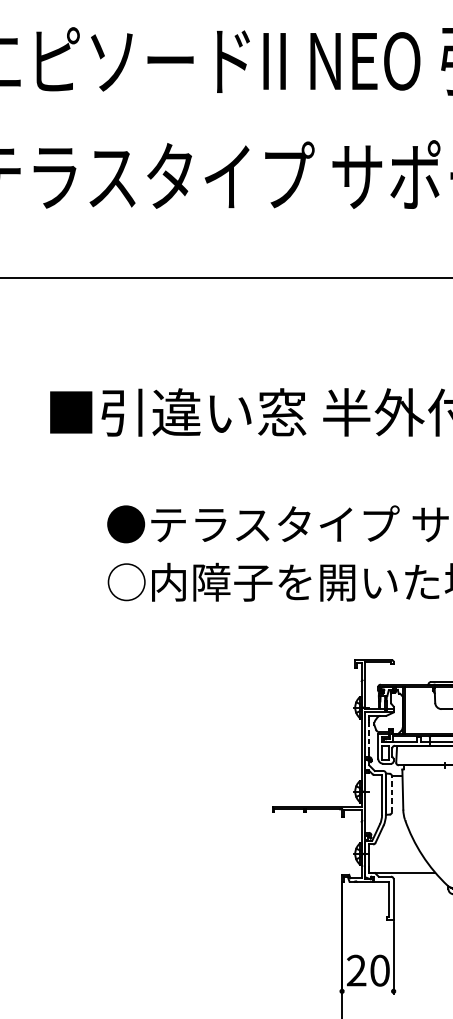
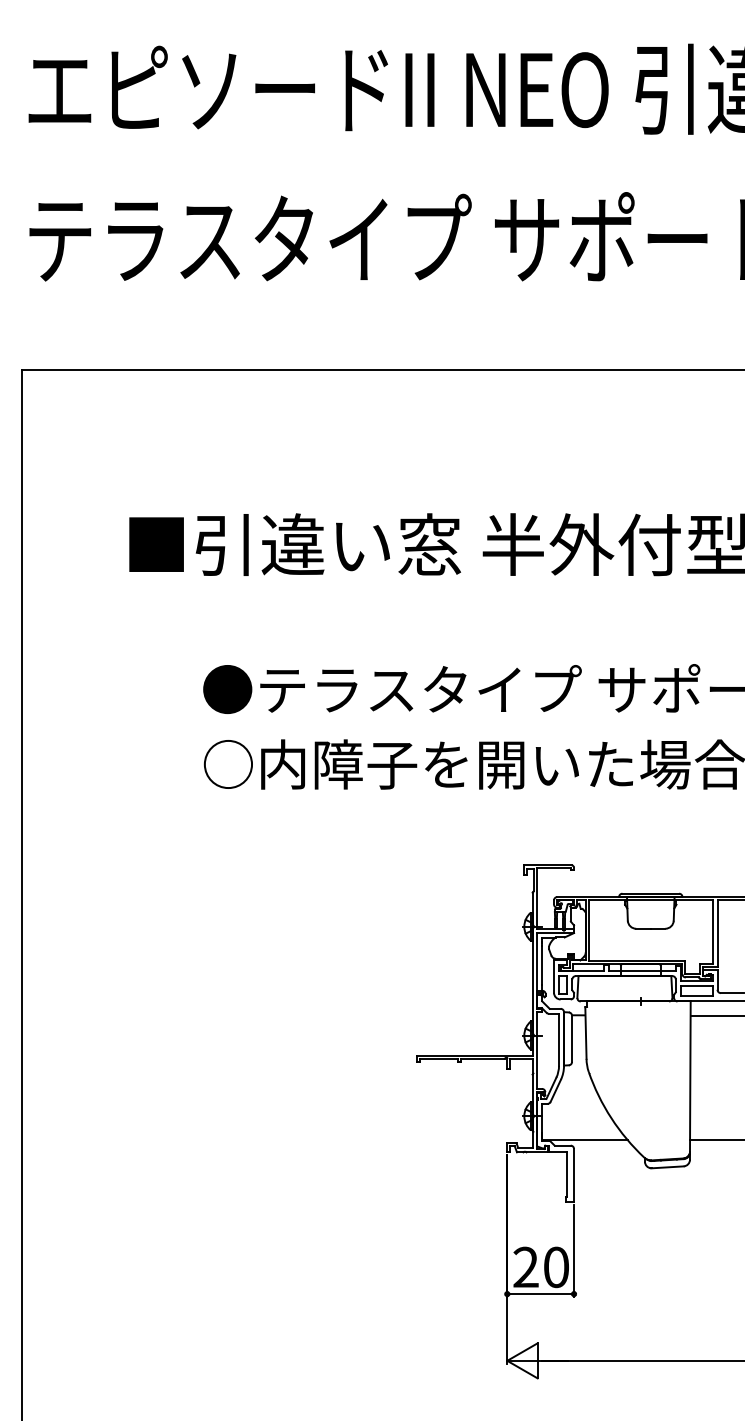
line: (369, 737) -> (542, 965), dashed -> solid
line: (392, 793) -> (572, 1038), dashed -> solid
line: (367, 991) -> (540, 1294), added

